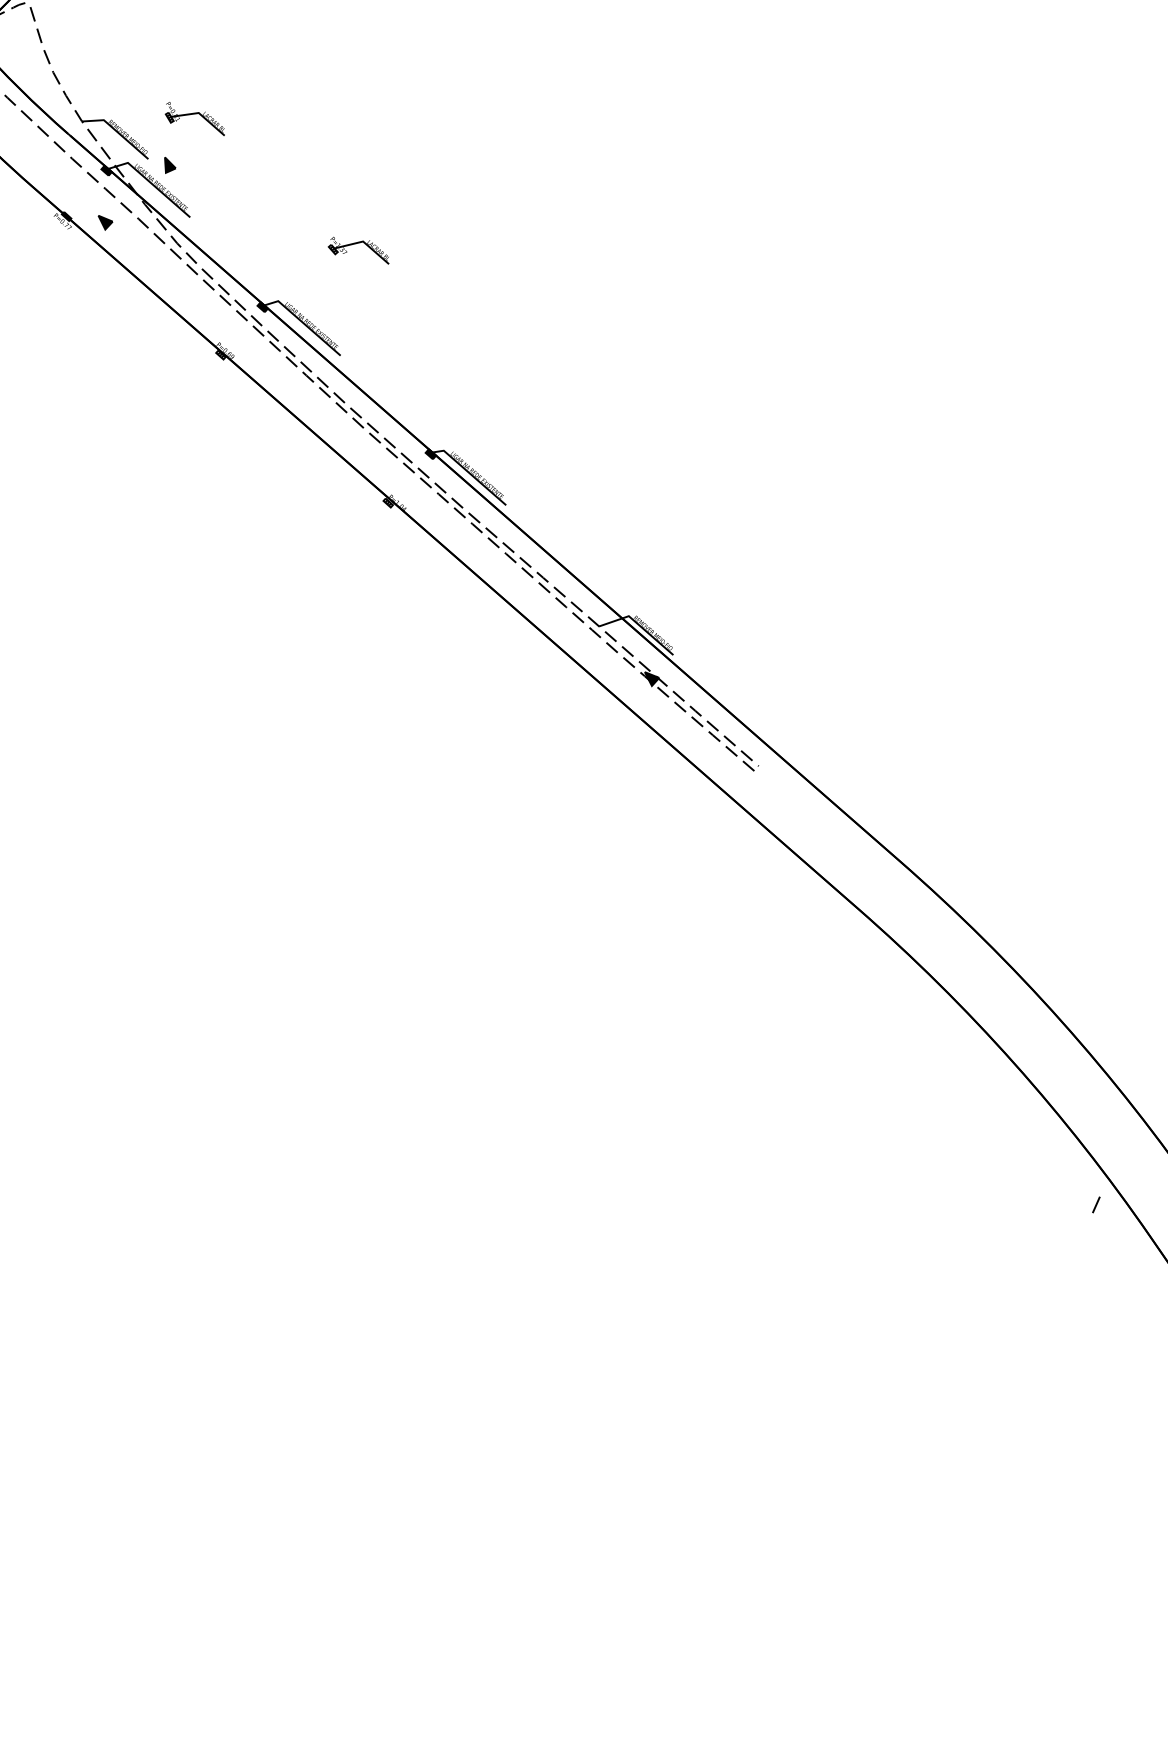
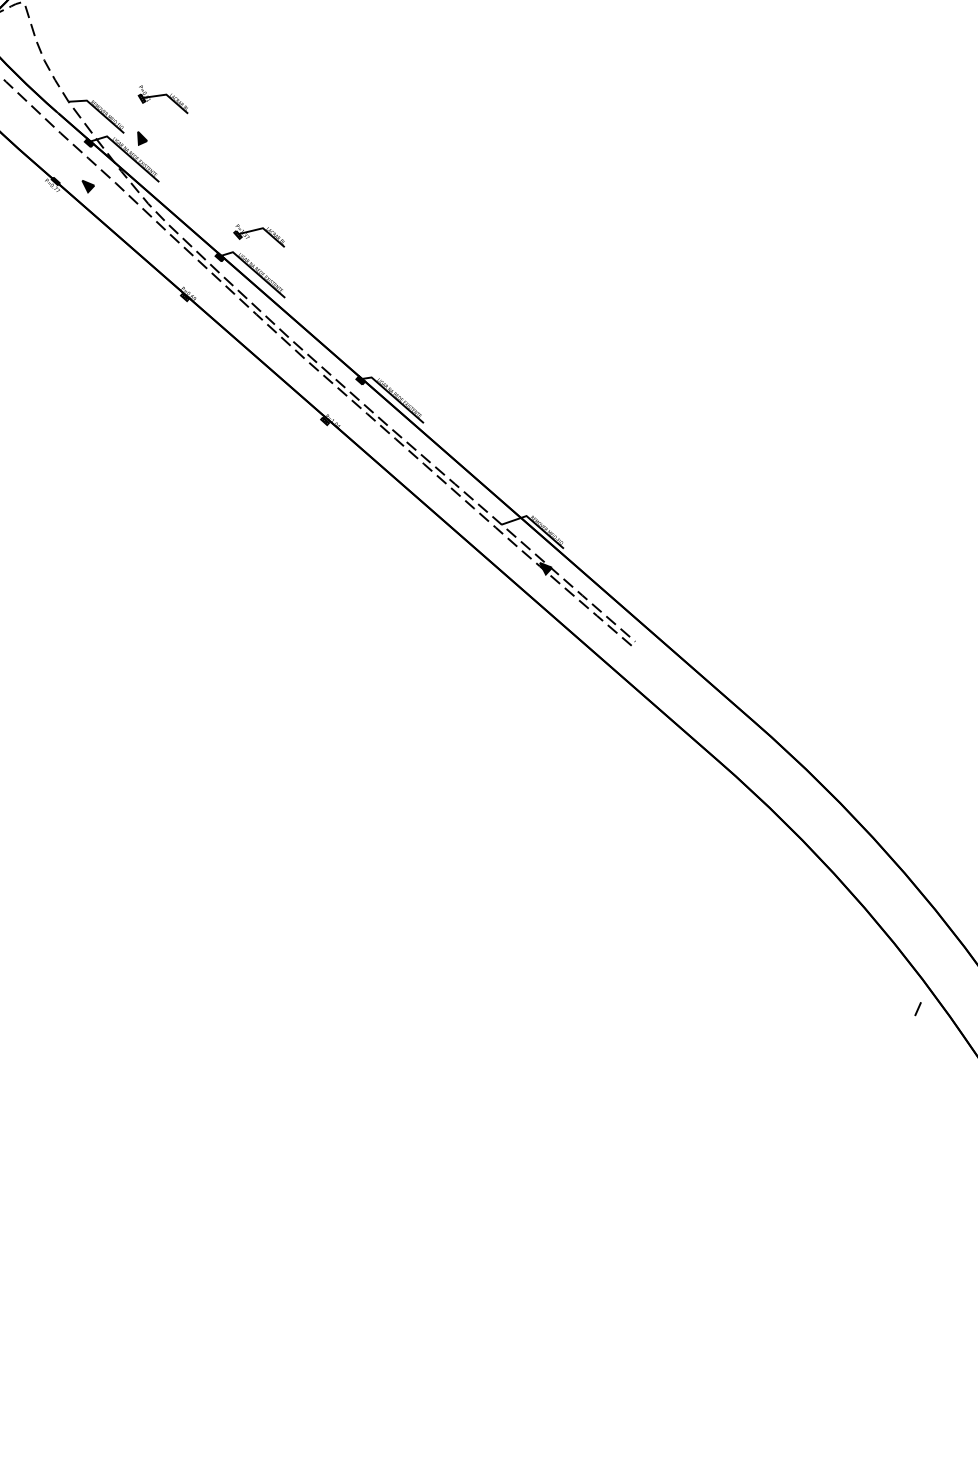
part: (356, 244) -> (257, 230), moved

